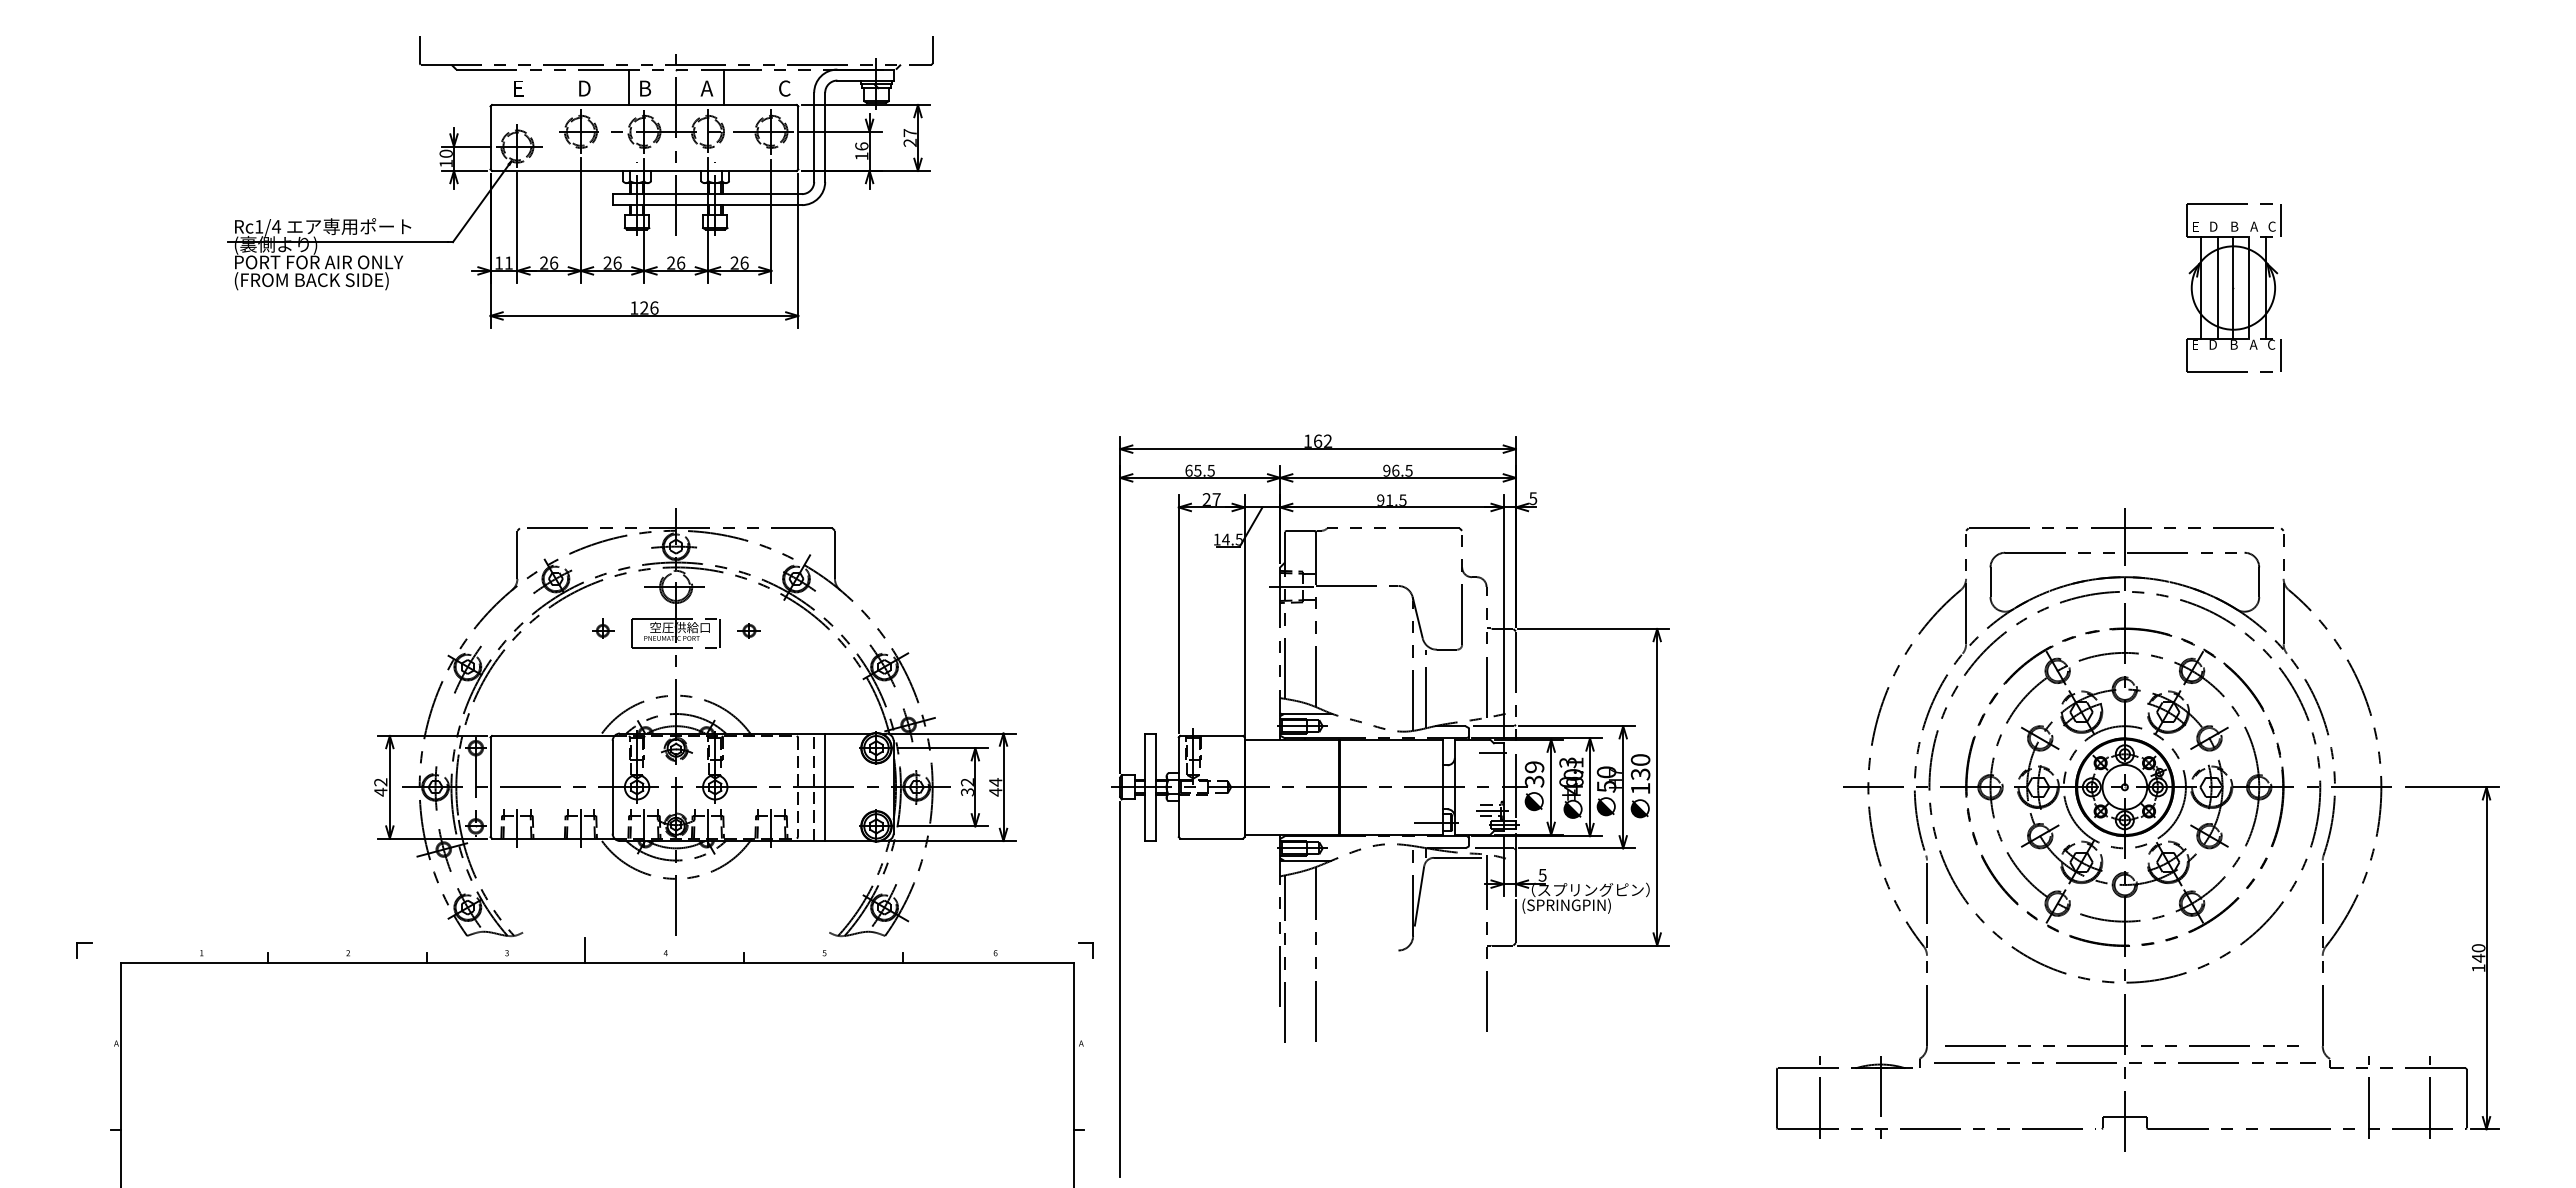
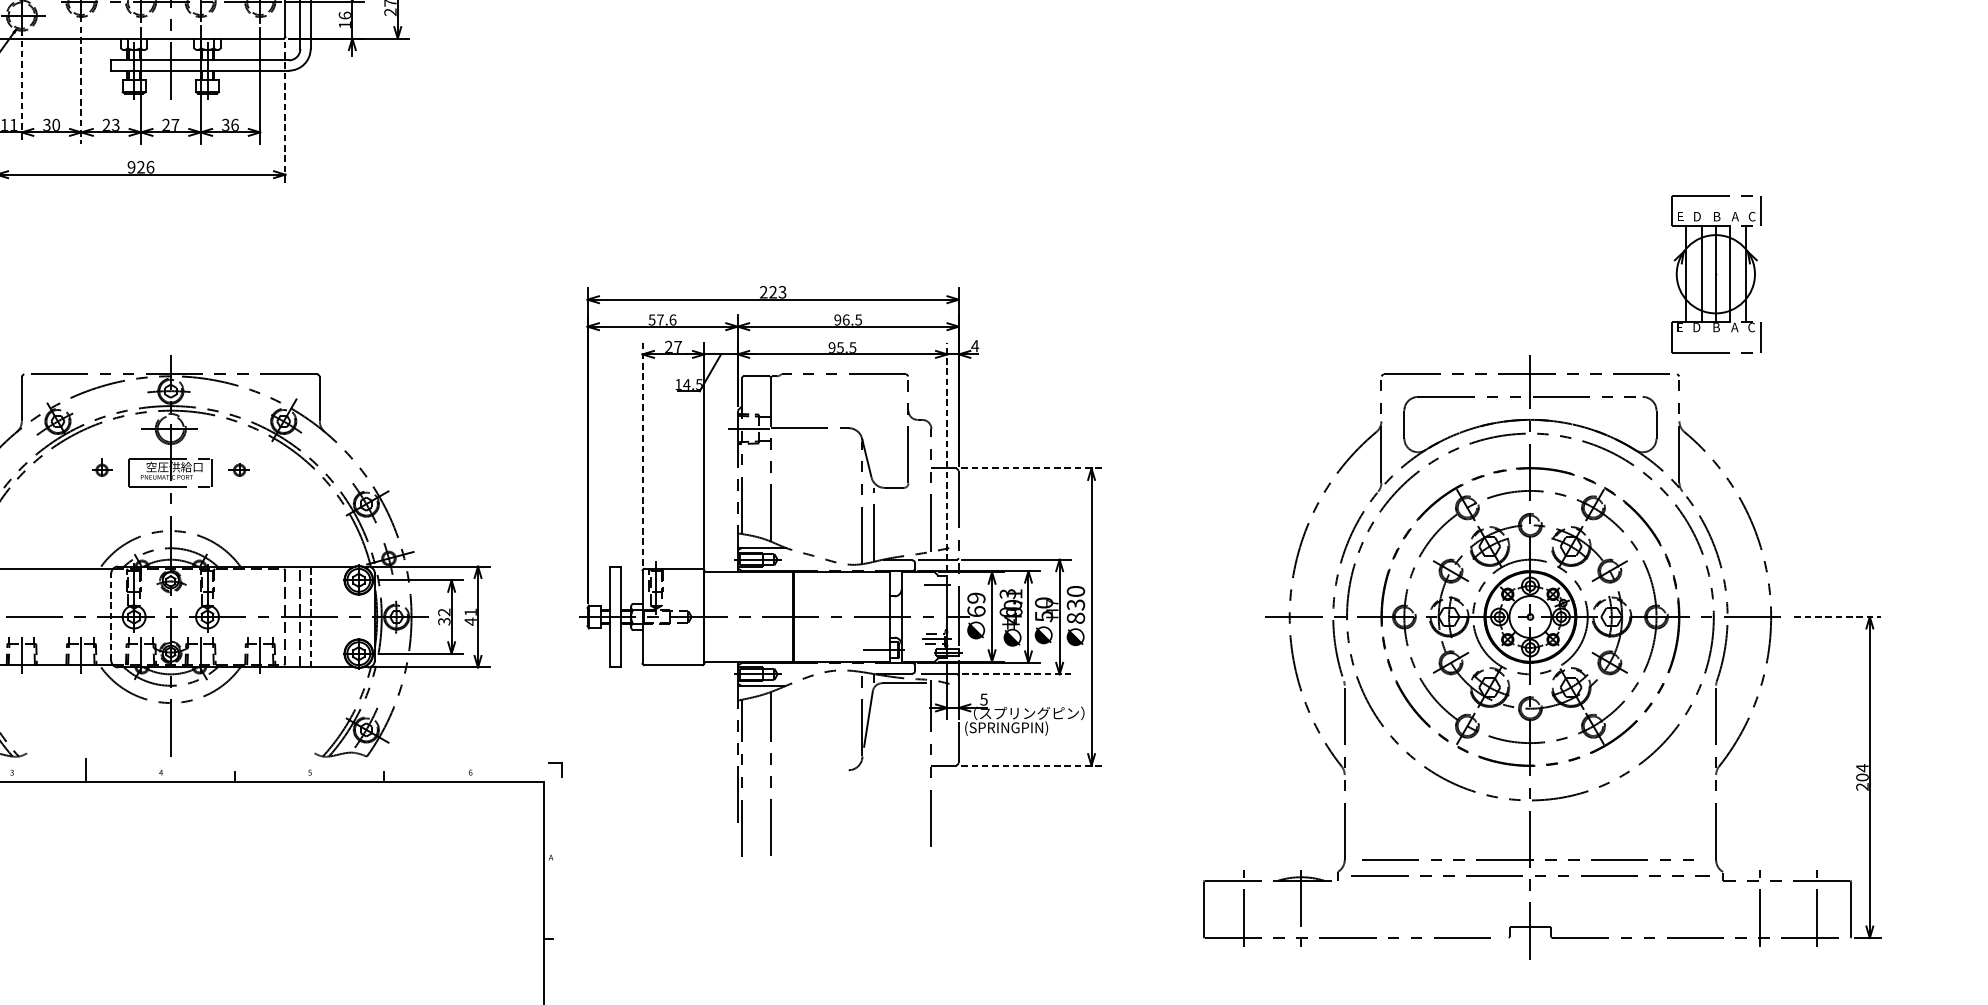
line: (580, 221) -> (81, 86), solid -> dashed
line: (517, 228) -> (21, 92), solid -> dashed
line: (798, 251) -> (285, 114), solid -> dashed
text: (549, 262) -> (51, 124), 26 -> 30
text: (617, 262) -> (115, 124), 26 -> 23
text: (681, 262) -> (175, 124), 26 -> 27
text: (734, 263) -> (225, 125), 26 -> 36
part: (2233, 287) -> (1715, 273), moved
text: (634, 307) -> (131, 166), 126 -> 926
text: (1317, 440) -> (772, 291), 162 -> 223
text: (1199, 470) -> (661, 319), 65.5 -> 57.6
text: (1532, 498) -> (974, 346), 5 -> 4
text: (1389, 499) -> (840, 346), 91.5 -> 95.5
line: (1178, 613) -> (642, 453), solid -> dashed
line: (1503, 616) -> (947, 456), solid -> dashed
line: (1593, 628) -> (1031, 468), solid -> dashed
text: (1534, 781) -> (976, 611), 39 -> 69
text: (995, 782) -> (470, 612), 44 -> 41
line: (612, 786) -> (111, 616), solid -> dashed
line: (825, 787) -> (310, 617), solid -> dashed
line: (2452, 787) -> (1837, 617), solid -> dashed
text: (1640, 788) -> (1075, 618), 130 -> 830
line: (1577, 848) -> (1016, 674), solid -> dashed
line: (1593, 945) -> (1031, 765), solid -> dashed
text: (2478, 957) -> (1862, 776), 140 -> 204
line: (1120, 988) -> (587, 805), removed

